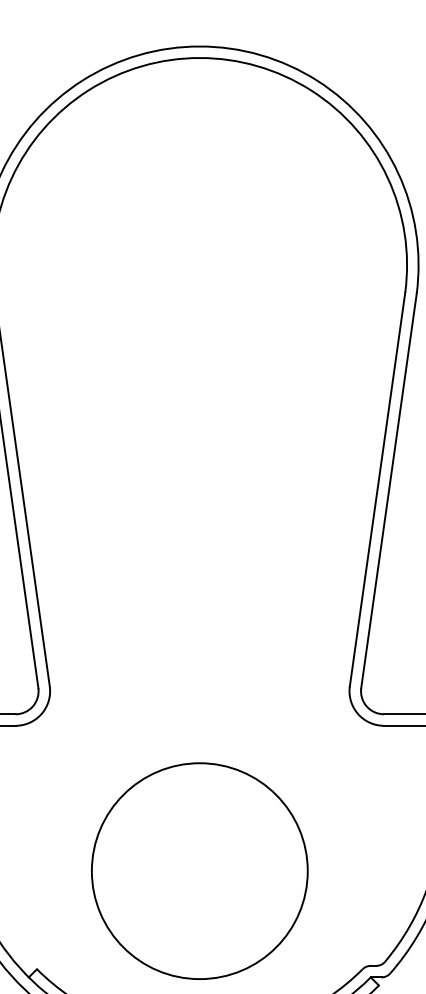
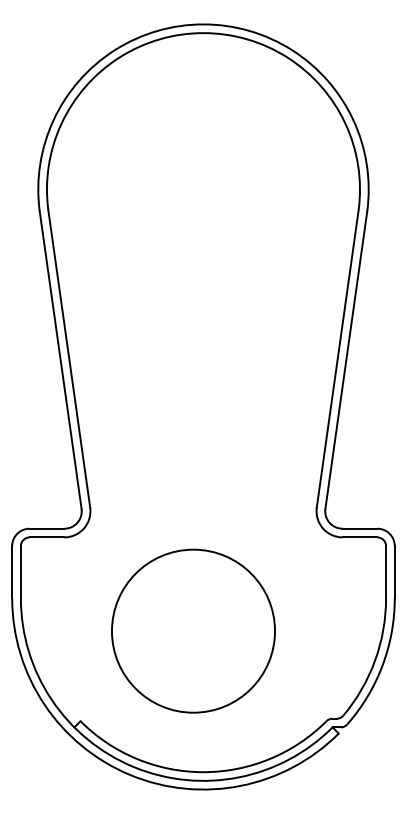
circle: (199, 870) -> (193, 630), moved

